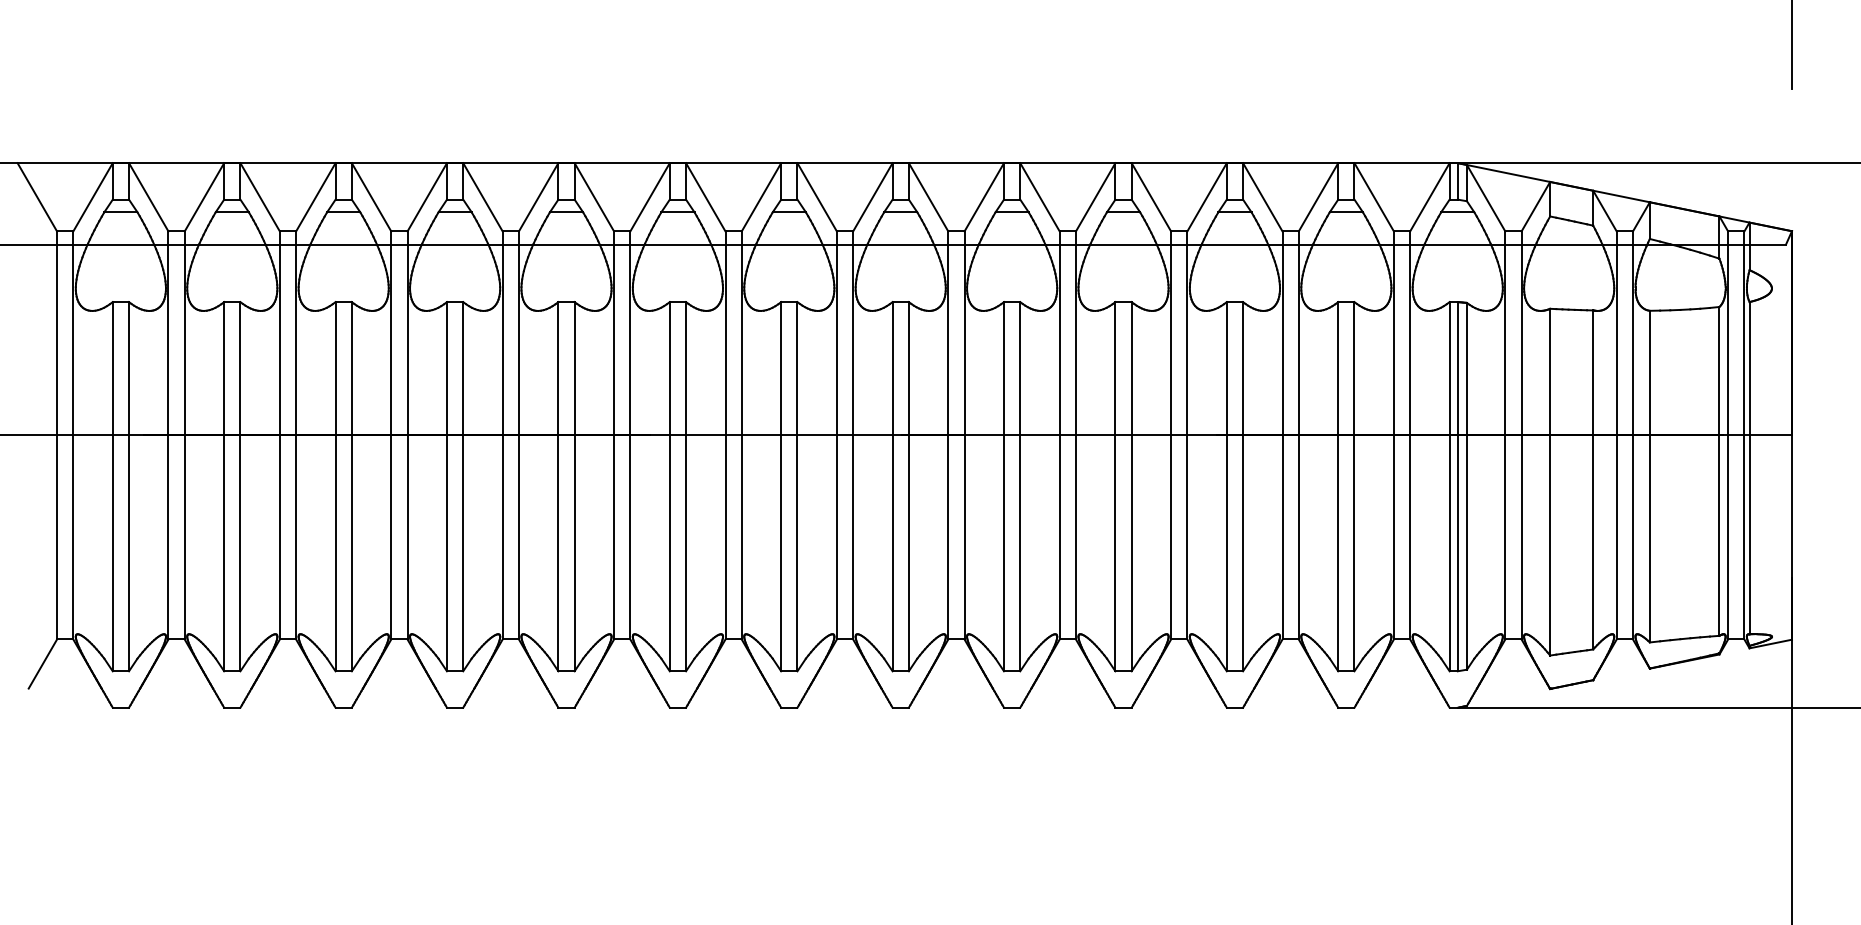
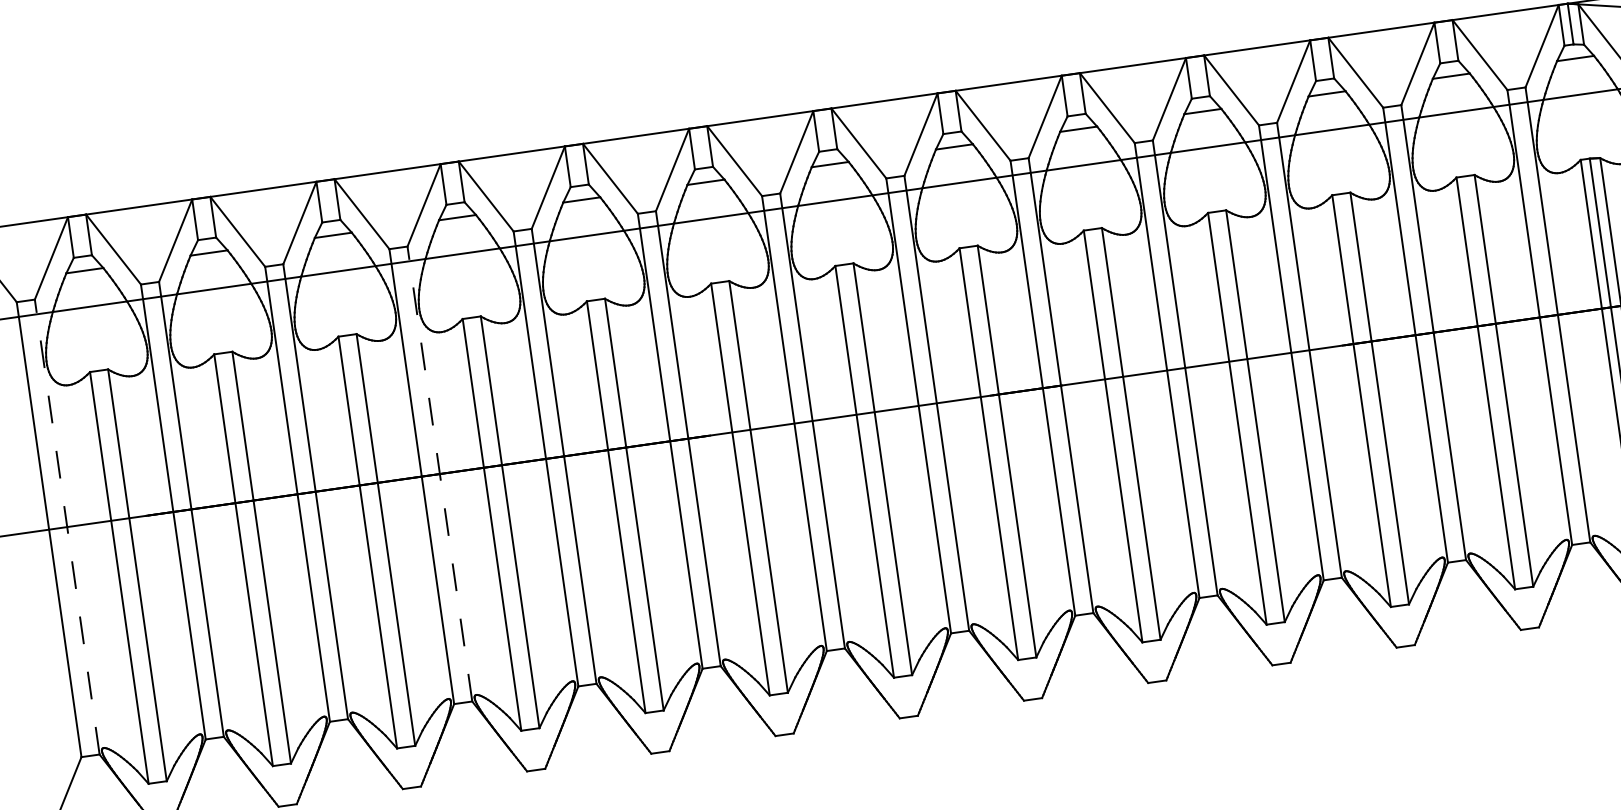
line: (73, 435) -> (67, 527), solid -> dashed
line: (407, 435) -> (439, 474), solid -> dashed

